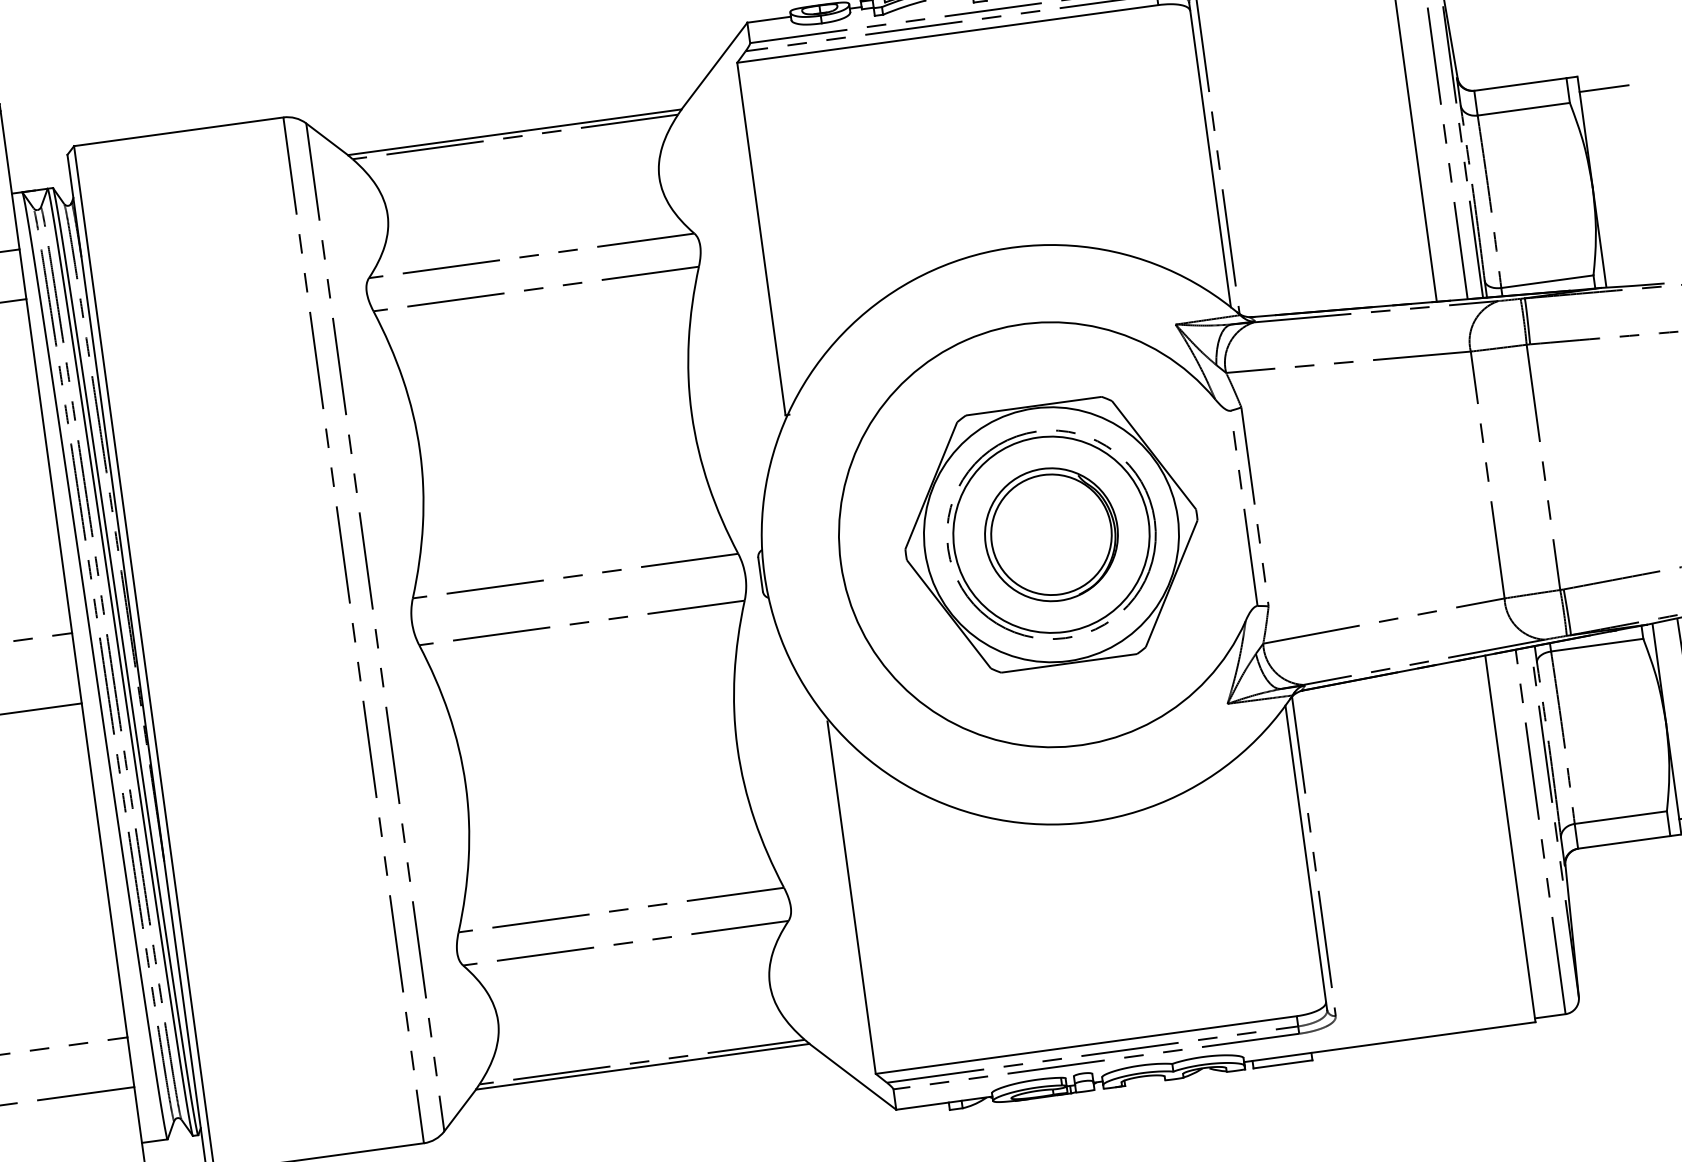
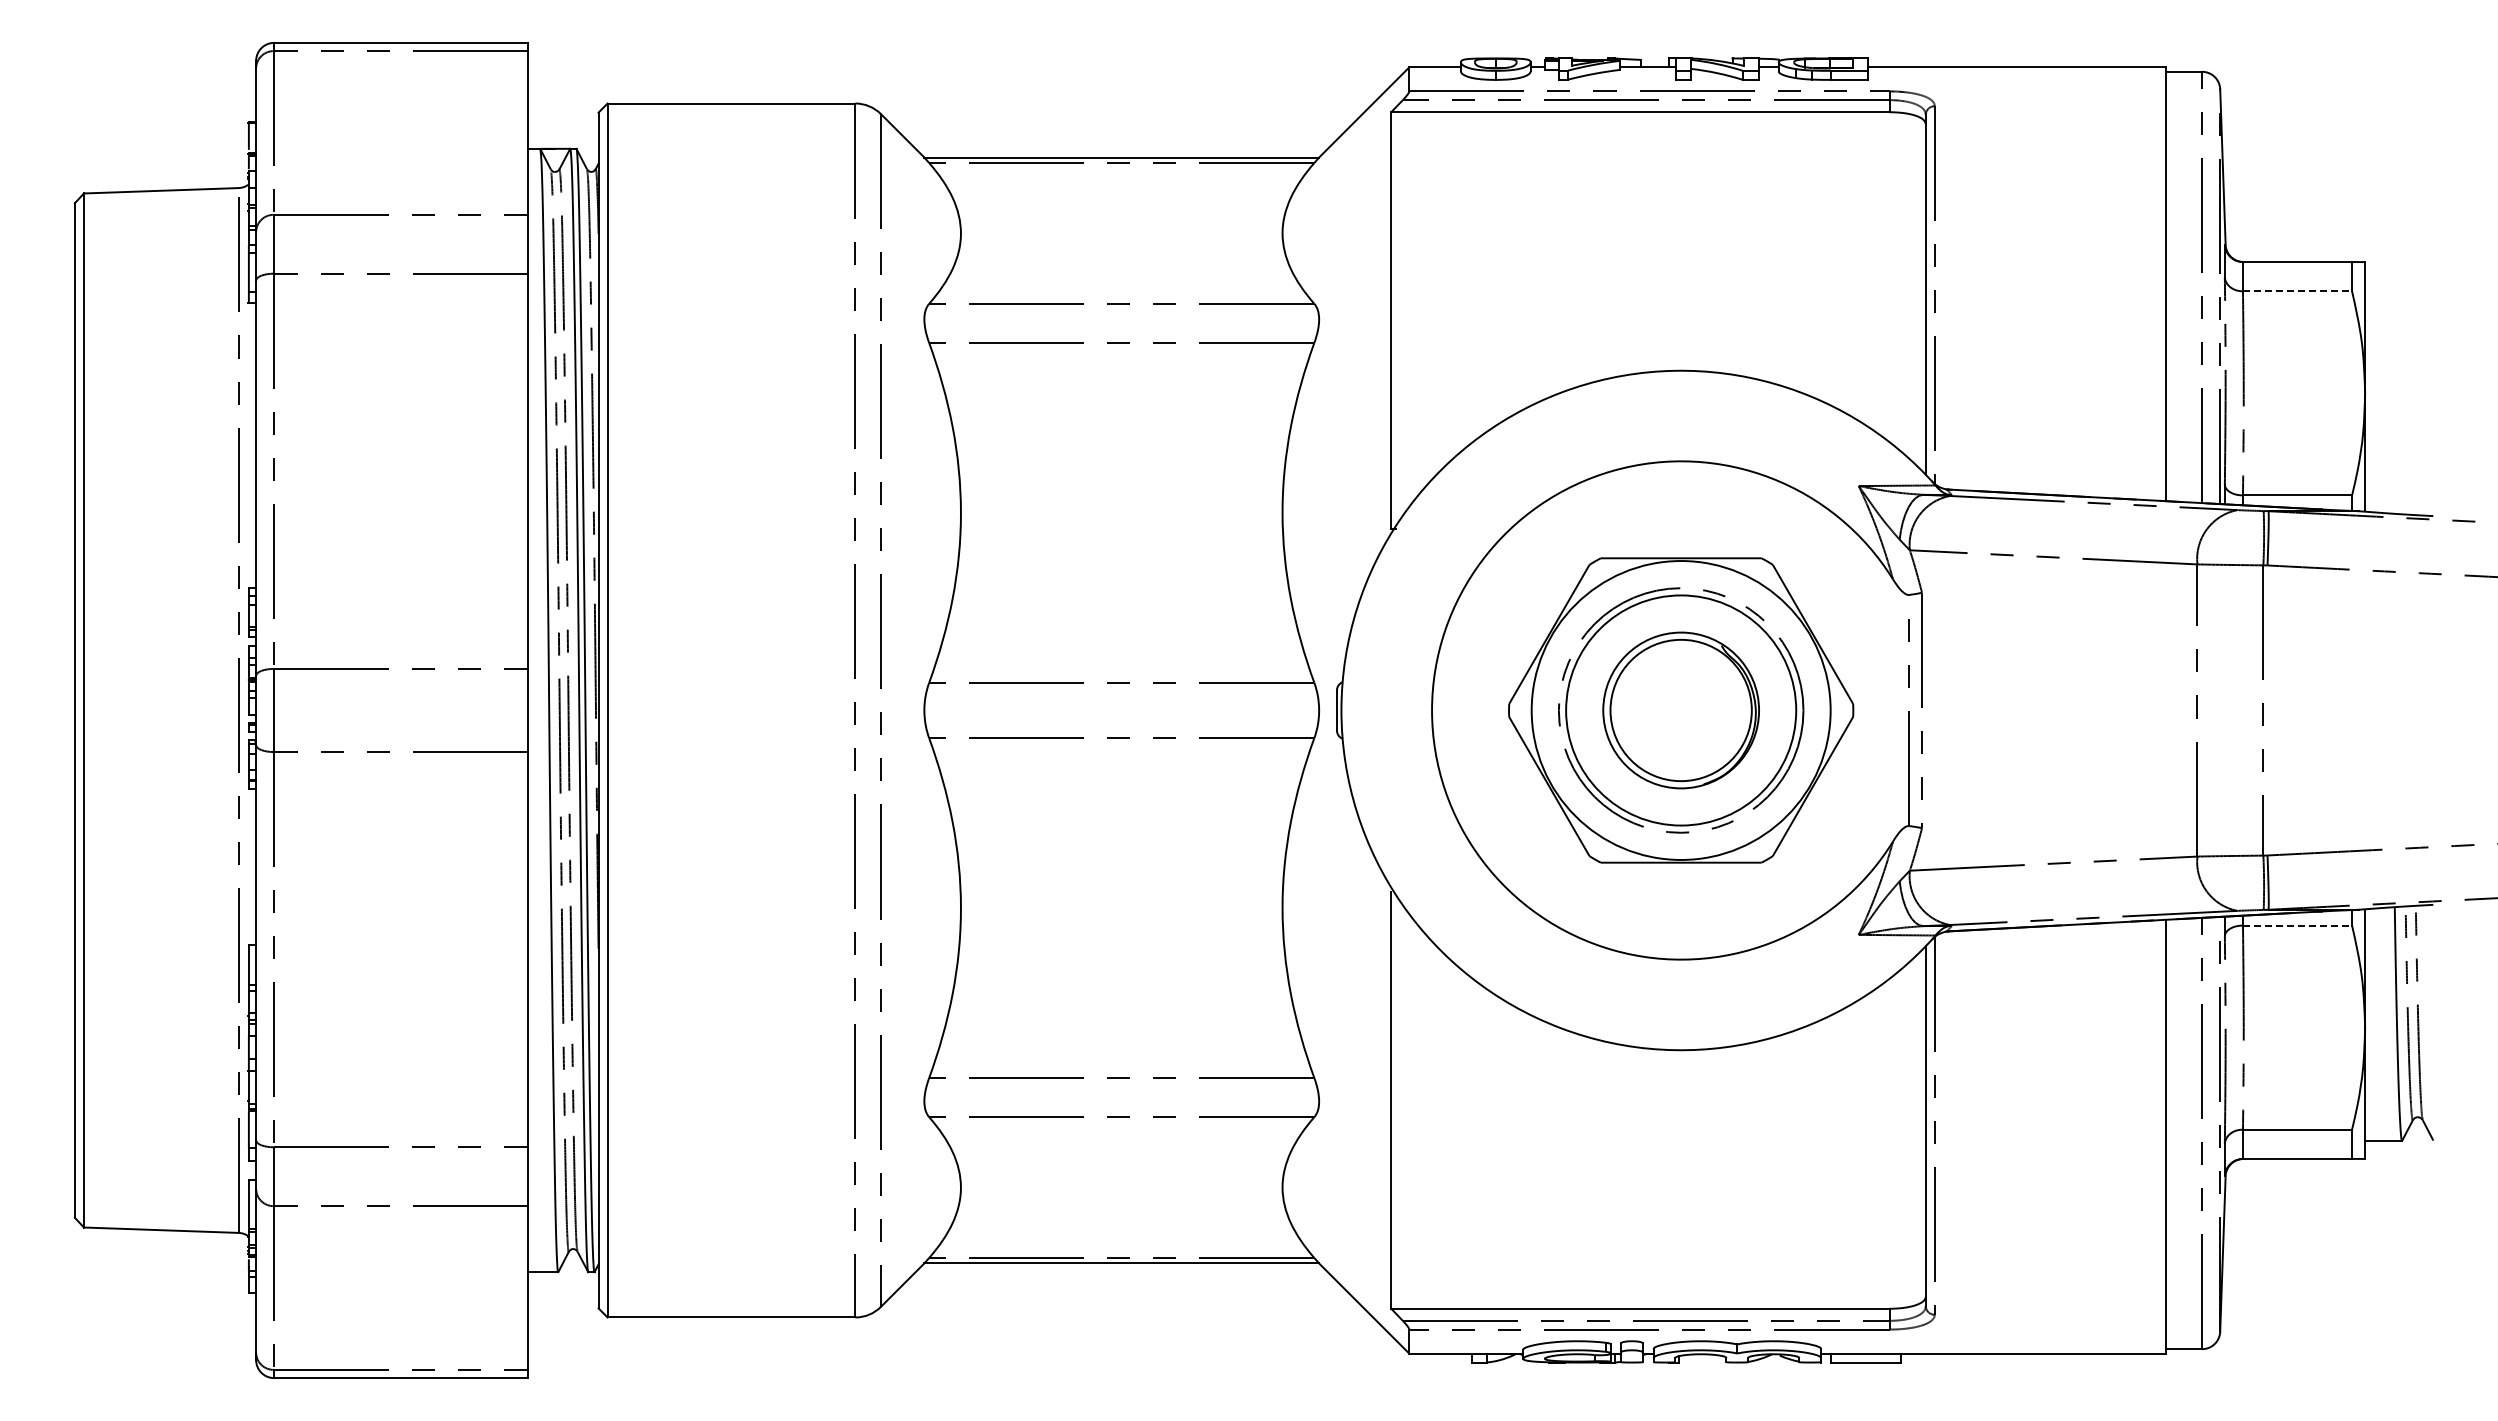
line: (1603, 88) -> (2393, 280), removed
line: (1523, 109) -> (2297, 291), solid -> dashed
line: (1597, 645) -> (2297, 925), solid -> dashed

